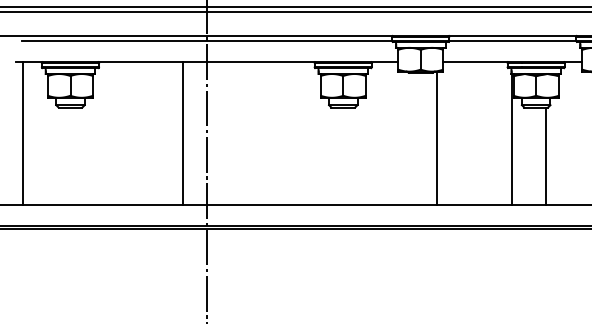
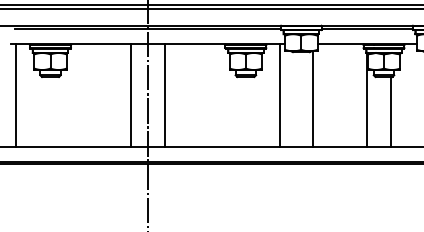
line: (231, 133) -> (165, 95), added
line: (391, 133) -> (280, 95), added

